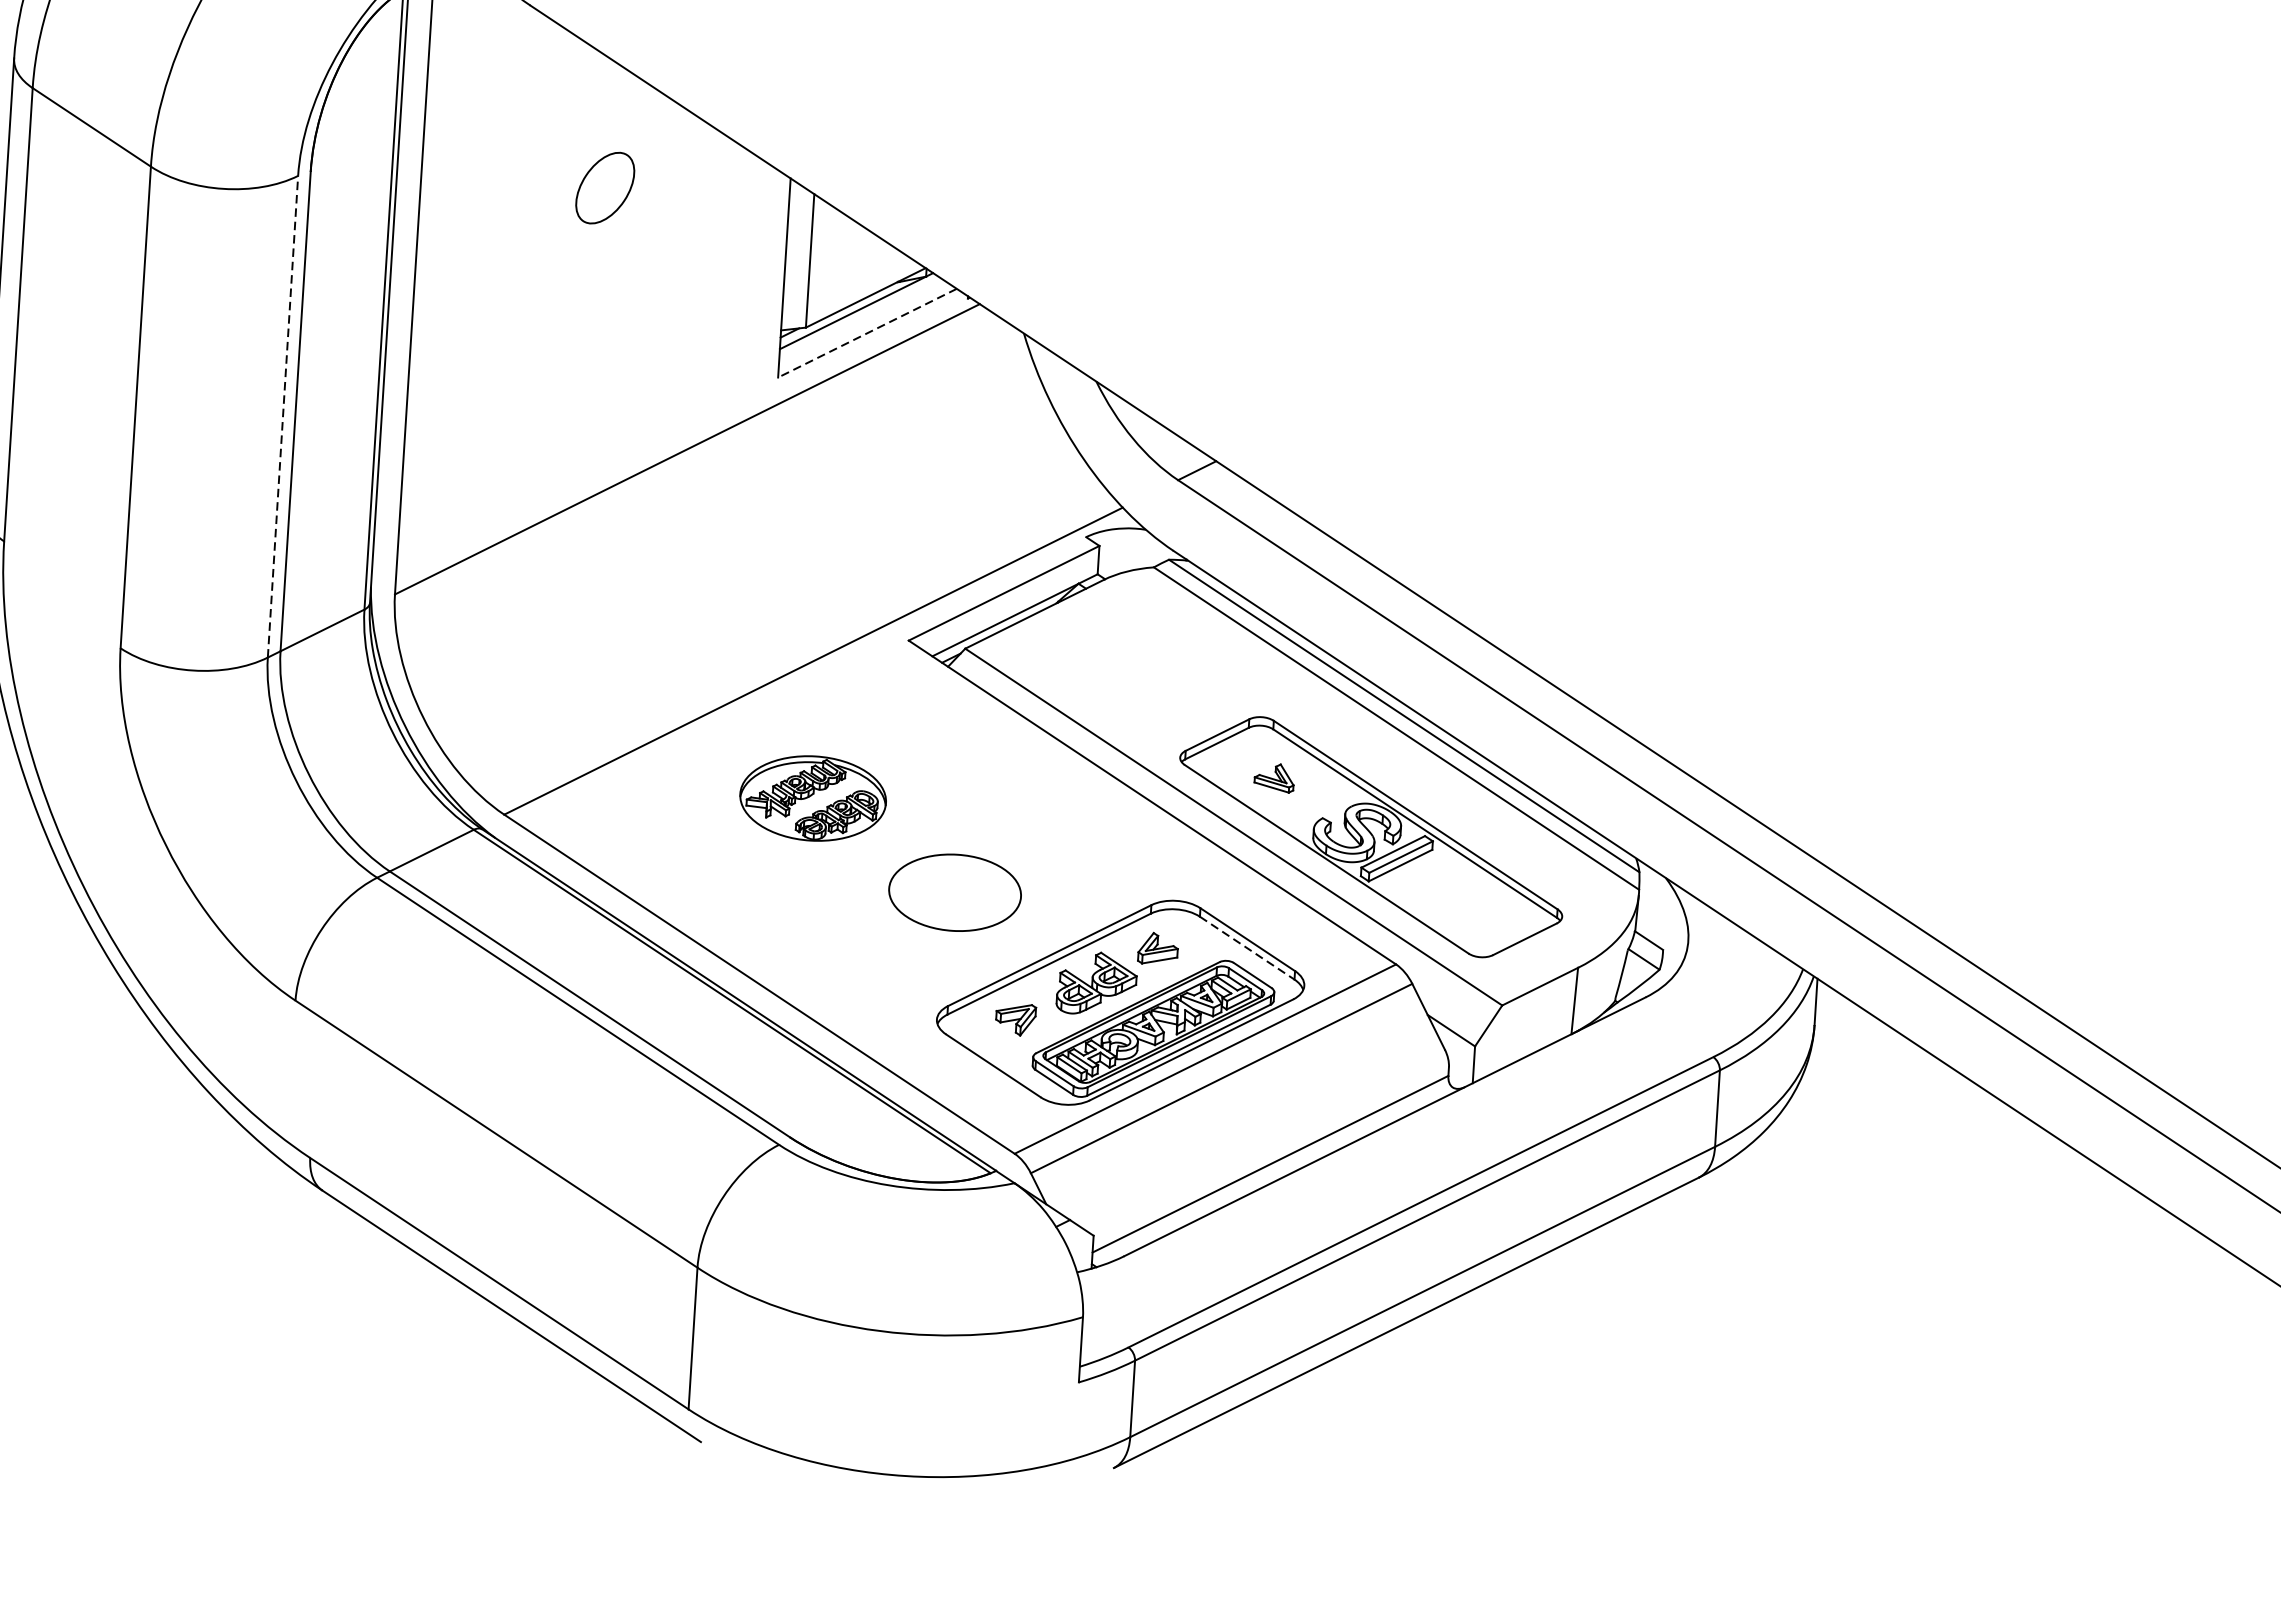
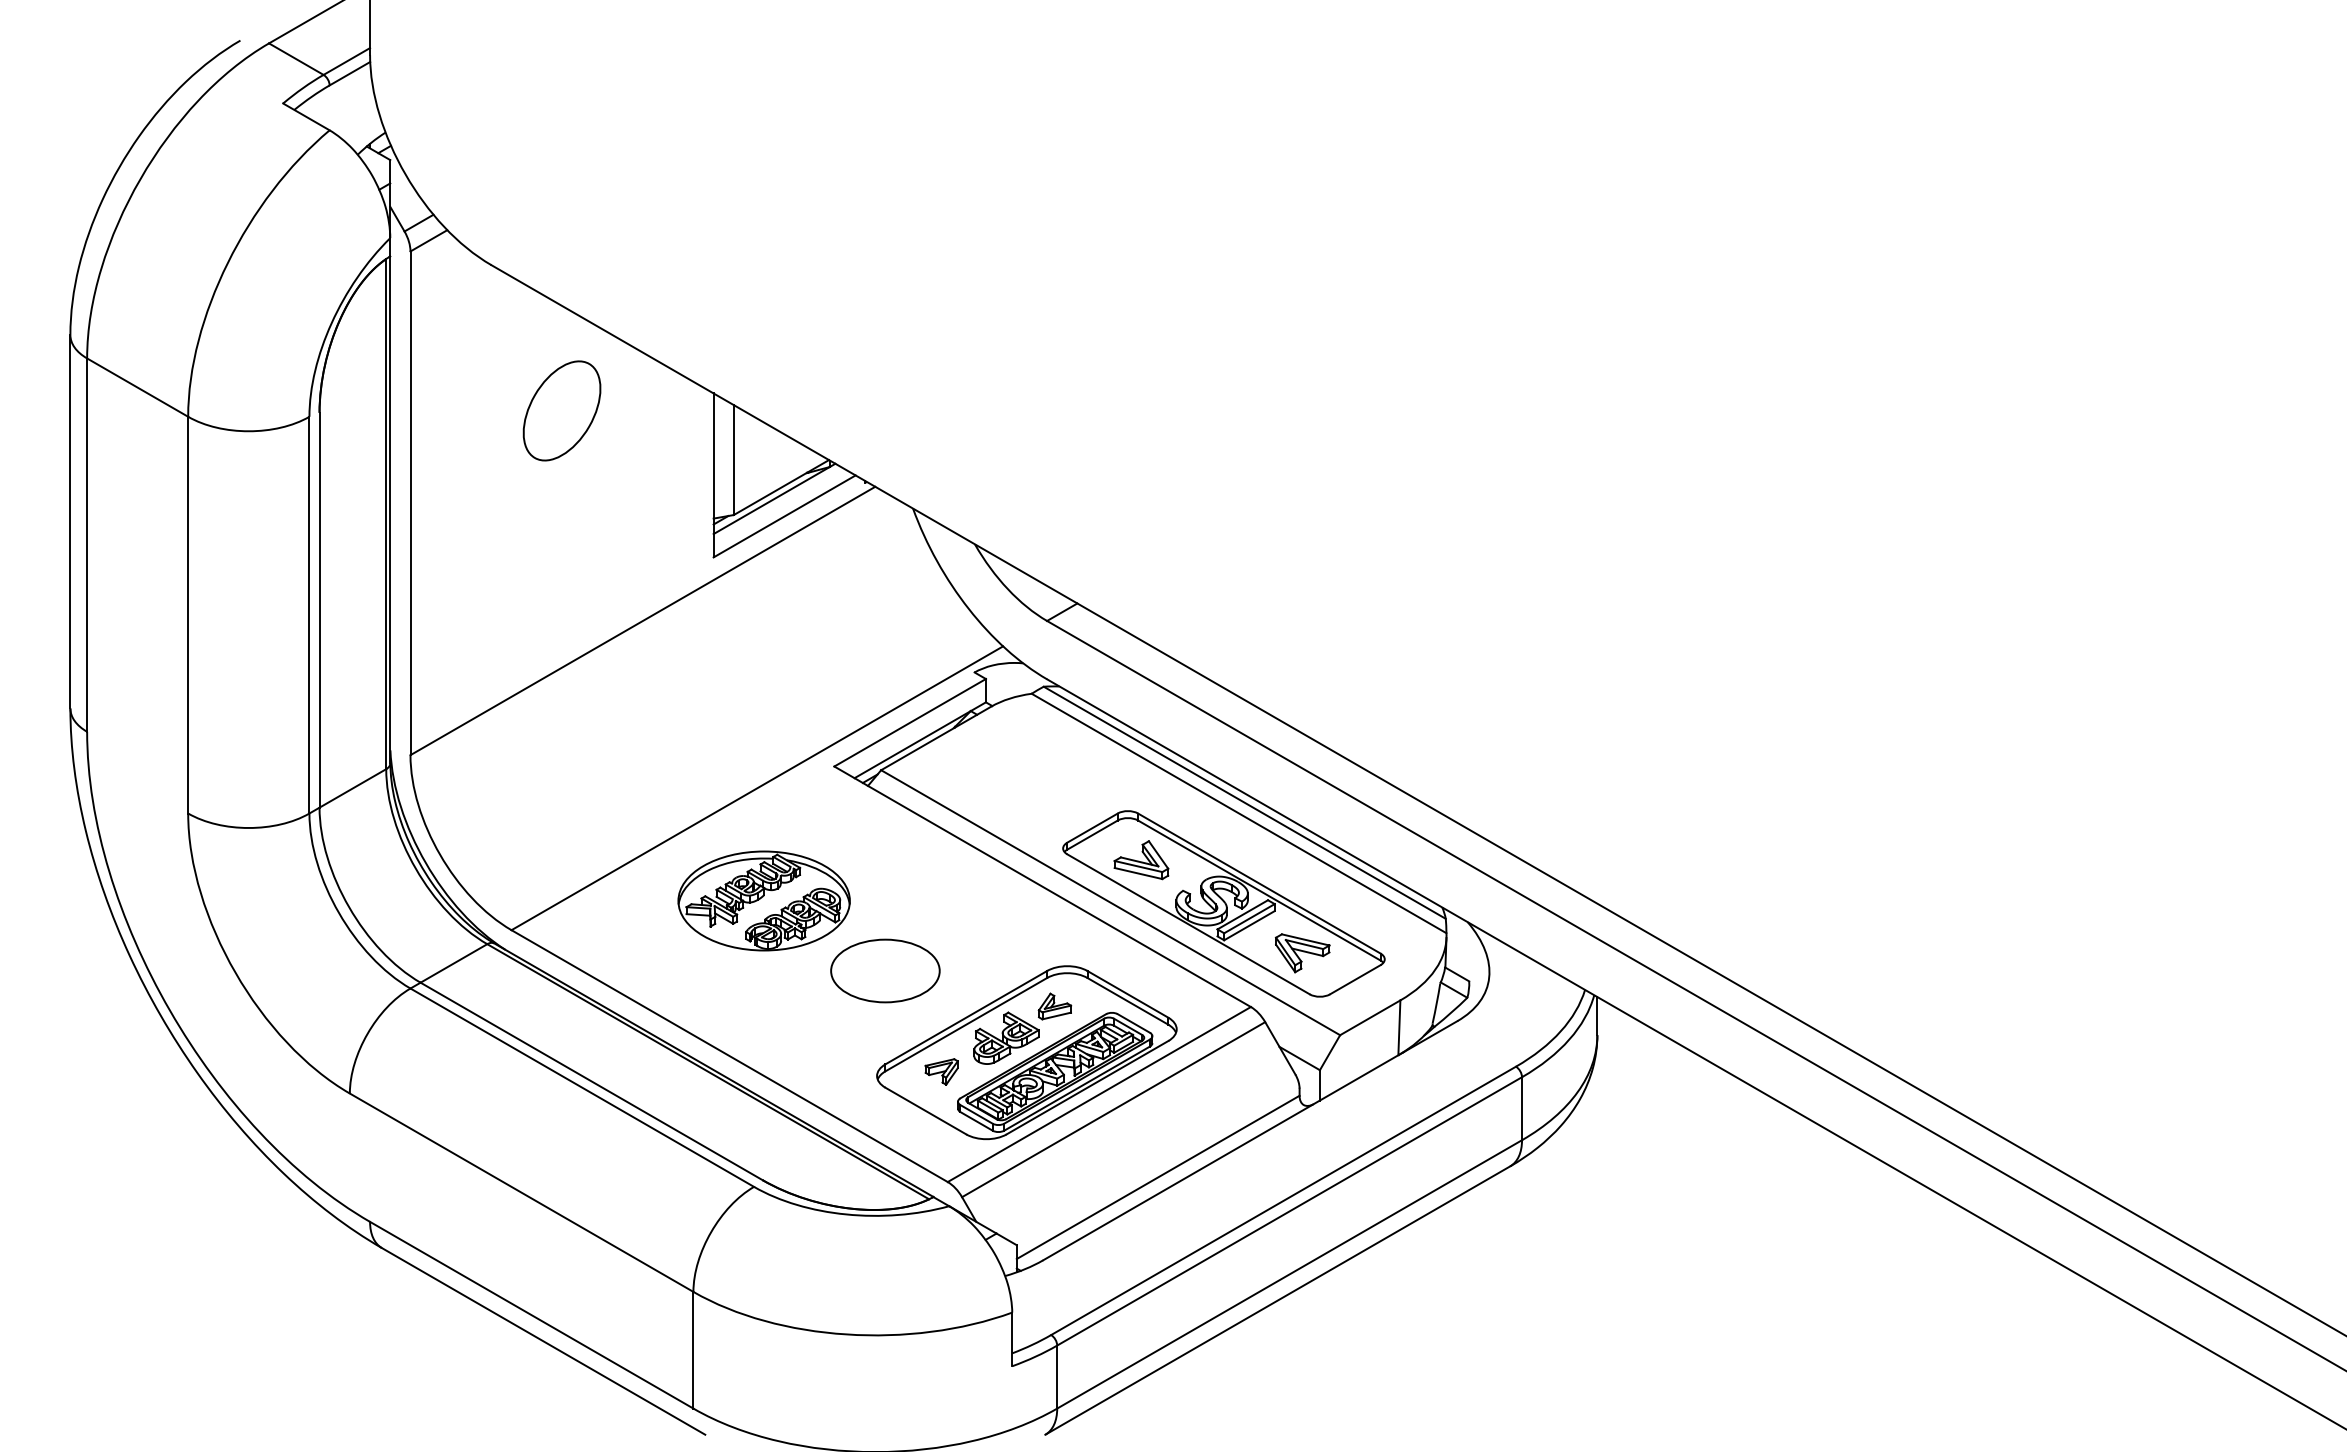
part: (604, 187) -> (561, 410), size x1.67
line: (867, 333) -> (784, 516), dashed -> solid
line: (283, 415) -> (309, 614), dashed -> solid
part: (1274, 778) -> (1141, 860), size x1.67
part: (812, 797) -> (763, 900), size x1.43
part: (1462, 903) -> (1302, 953), added
line: (1246, 948) -> (1127, 1001), dashed -> solid

